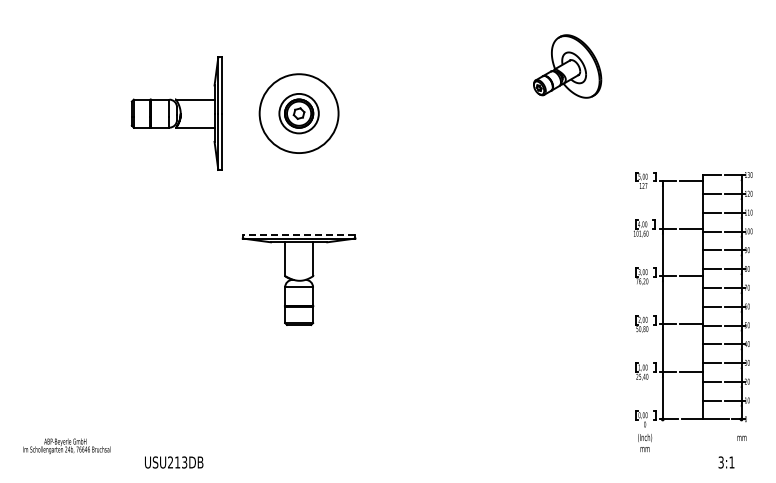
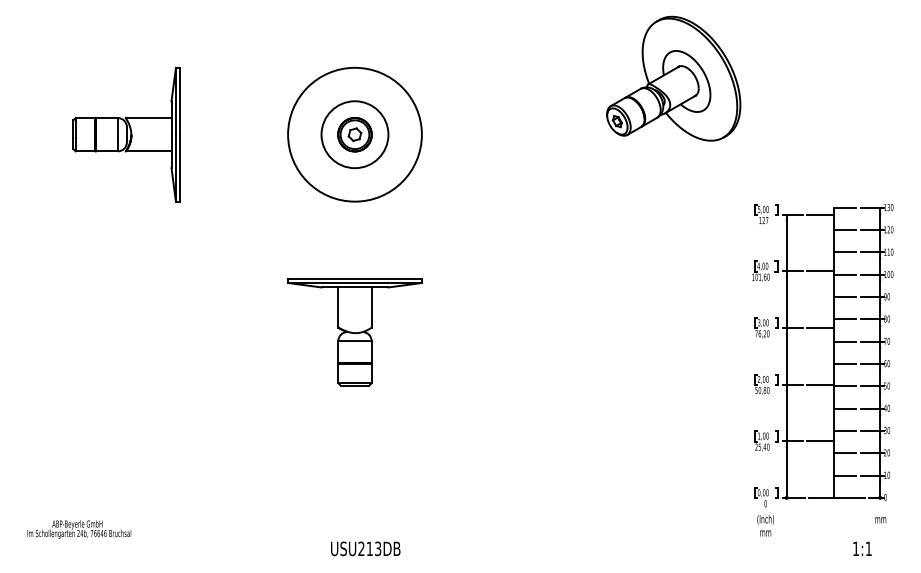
part: (567, 66) -> (673, 78), size x1.67
part: (176, 113) -> (126, 134), moved
circle: (298, 113) -> (354, 134), size x1.43
circle: (298, 113) -> (354, 134), size x1.43
line: (298, 234) -> (354, 278), dashed -> solid
text: (174, 462) -> (366, 548), moved
text: (720, 462) -> (855, 548), 3:1 -> 1:1

